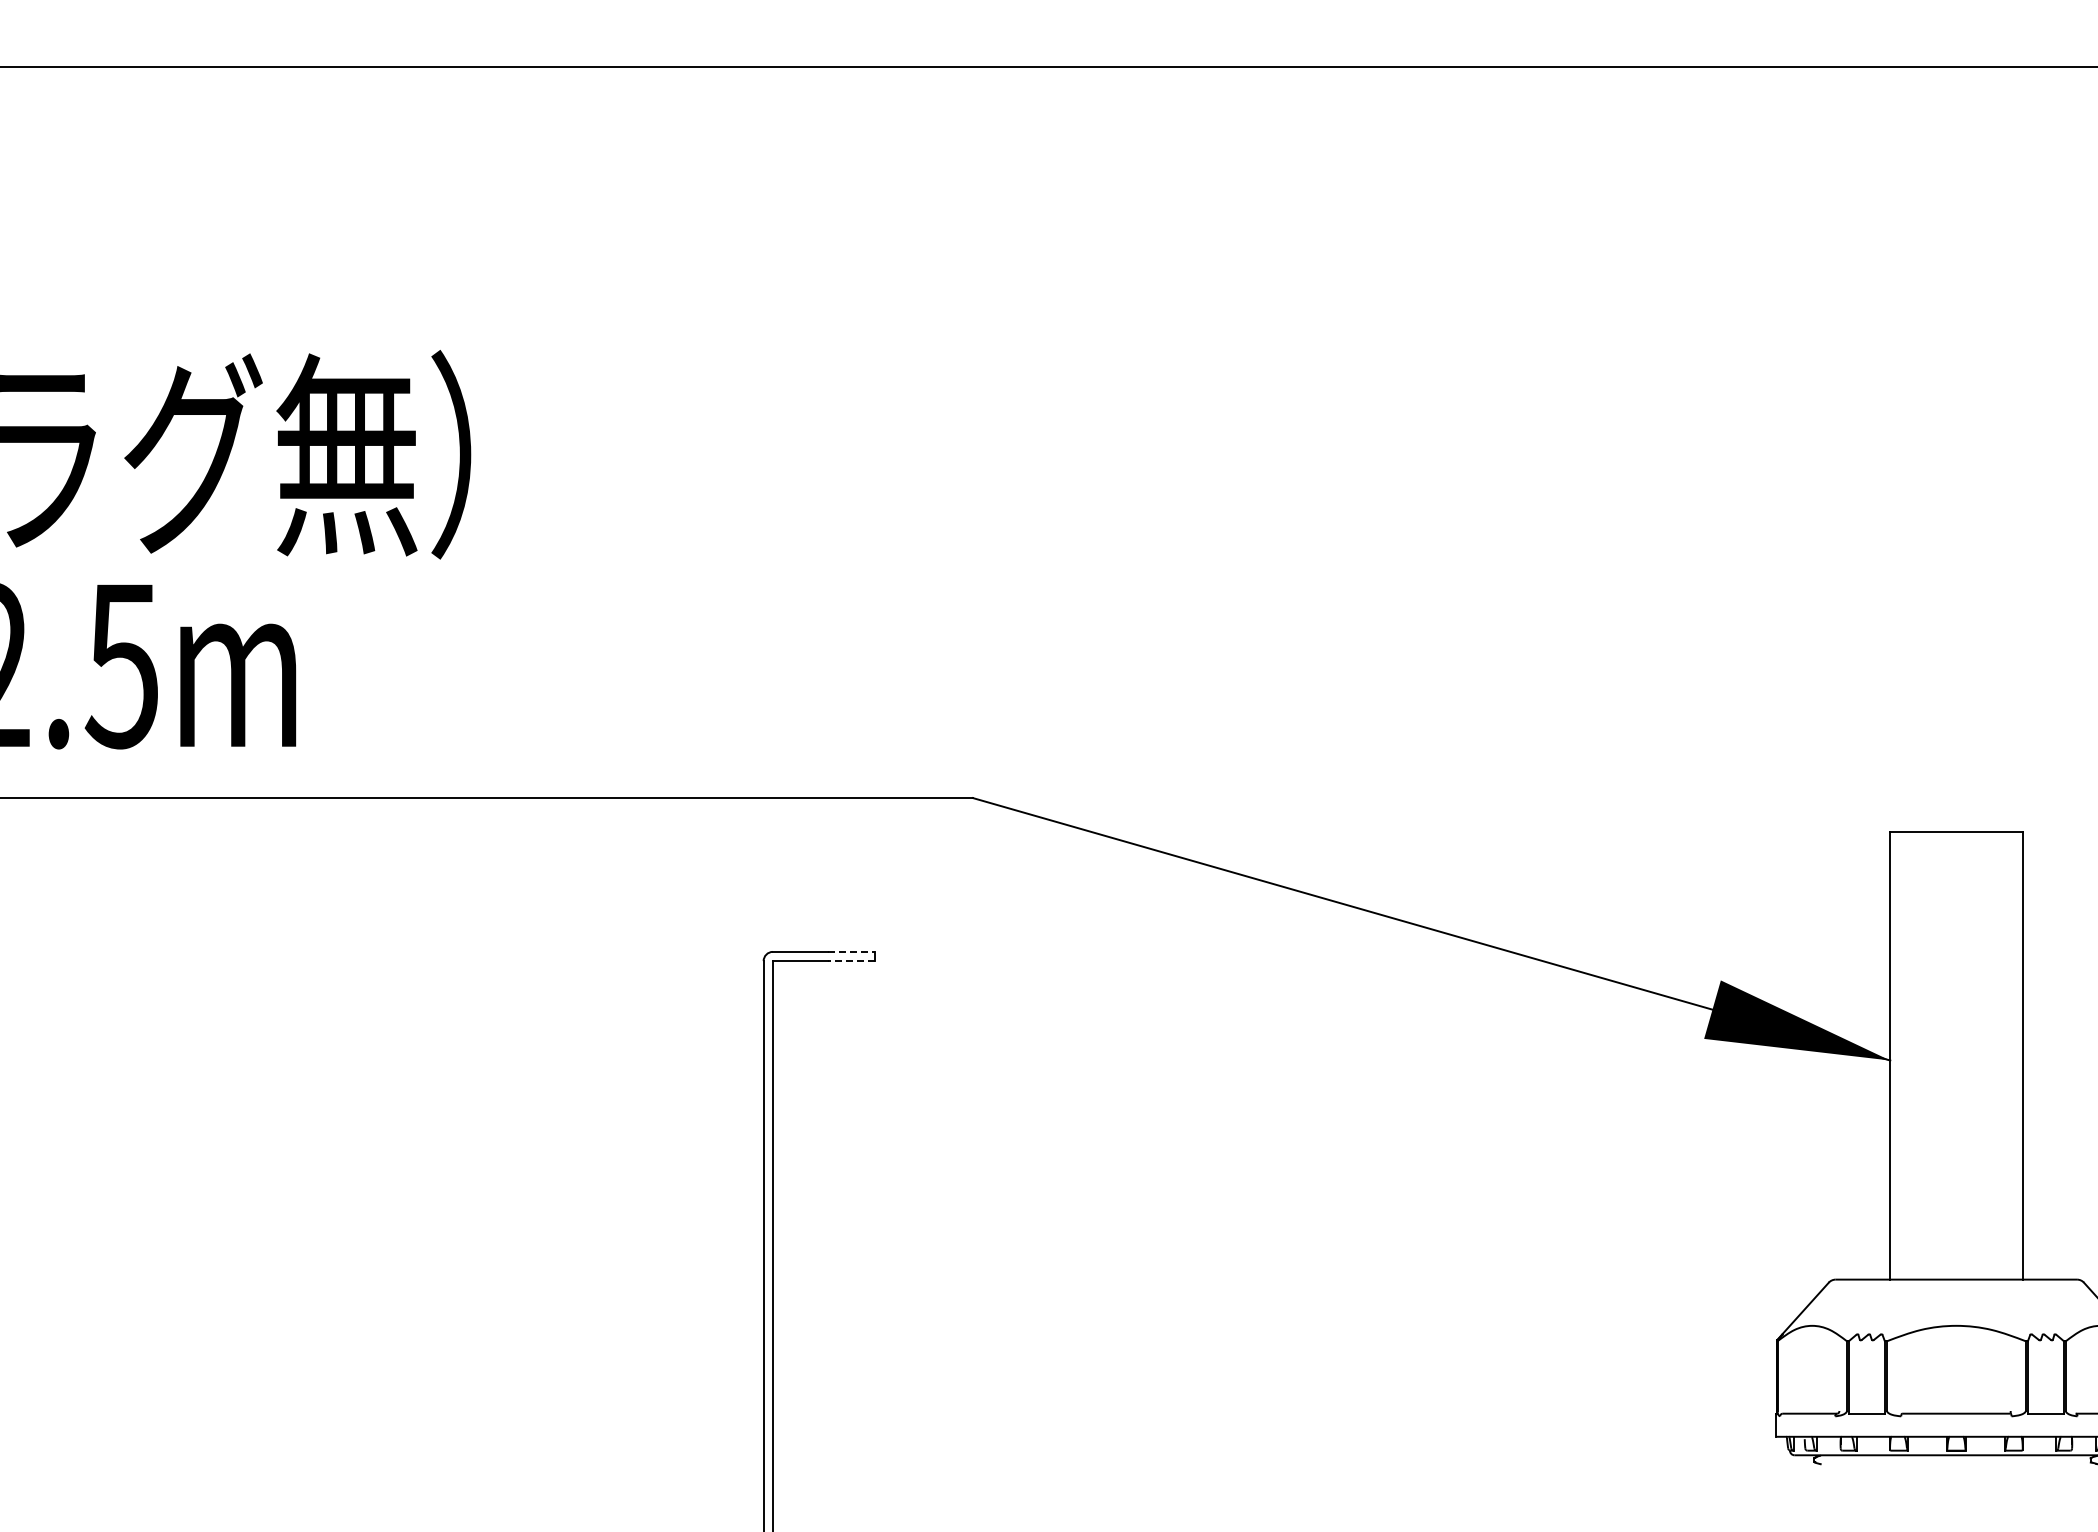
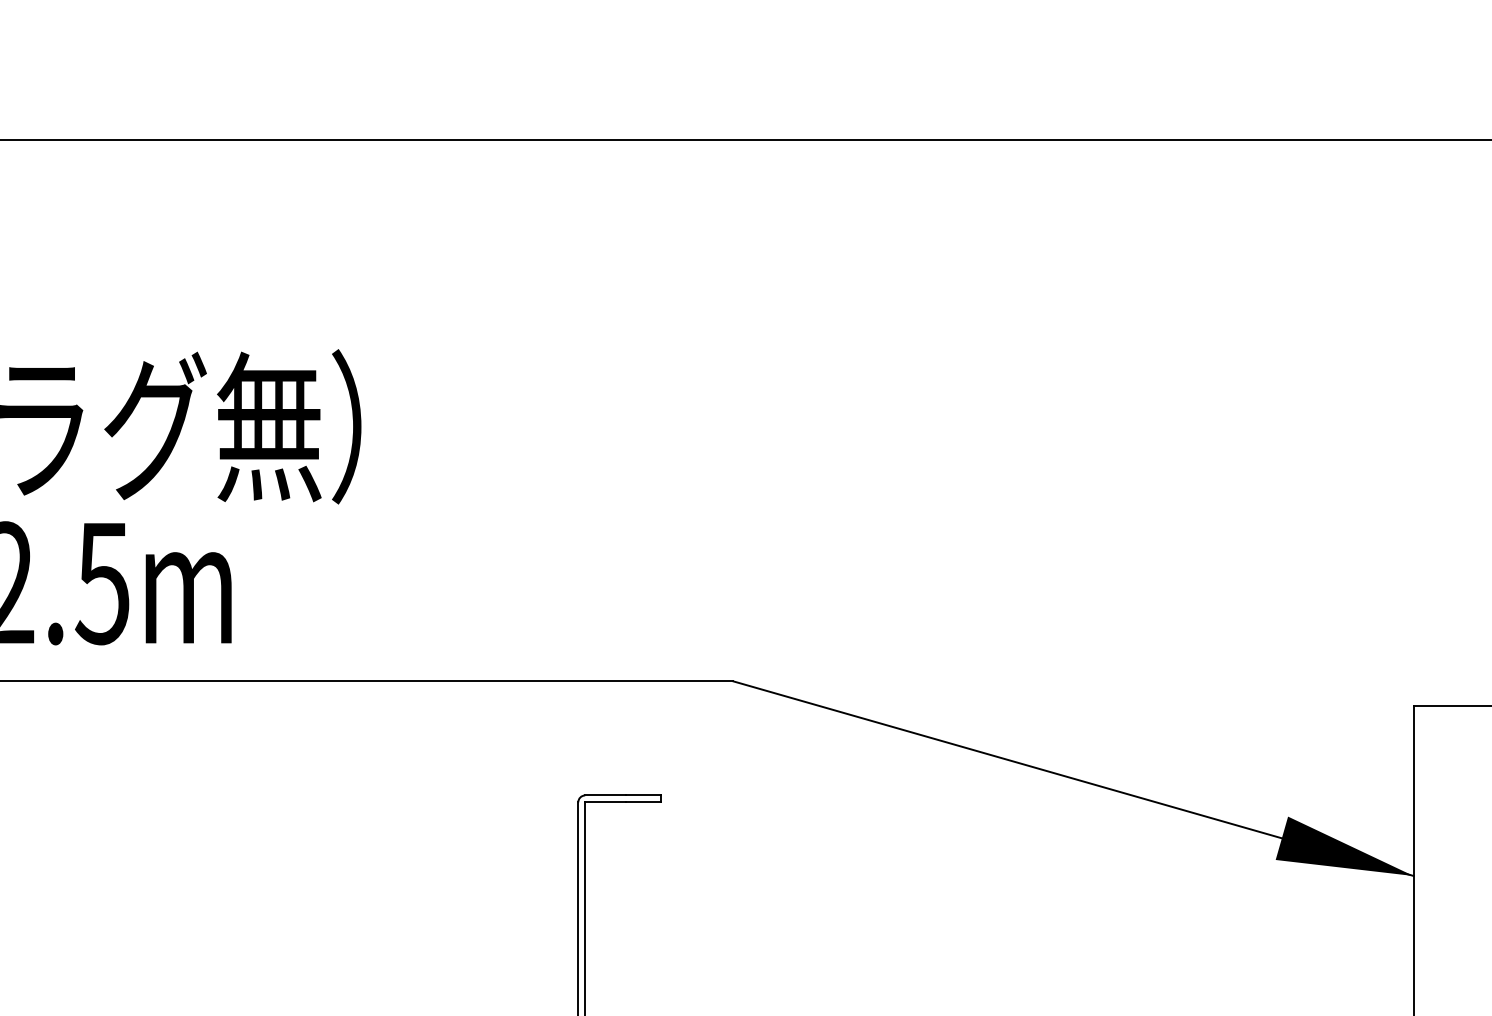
line: (851, 951) -> (643, 795), dashed -> solid
line: (851, 961) -> (643, 802), dashed -> solid

